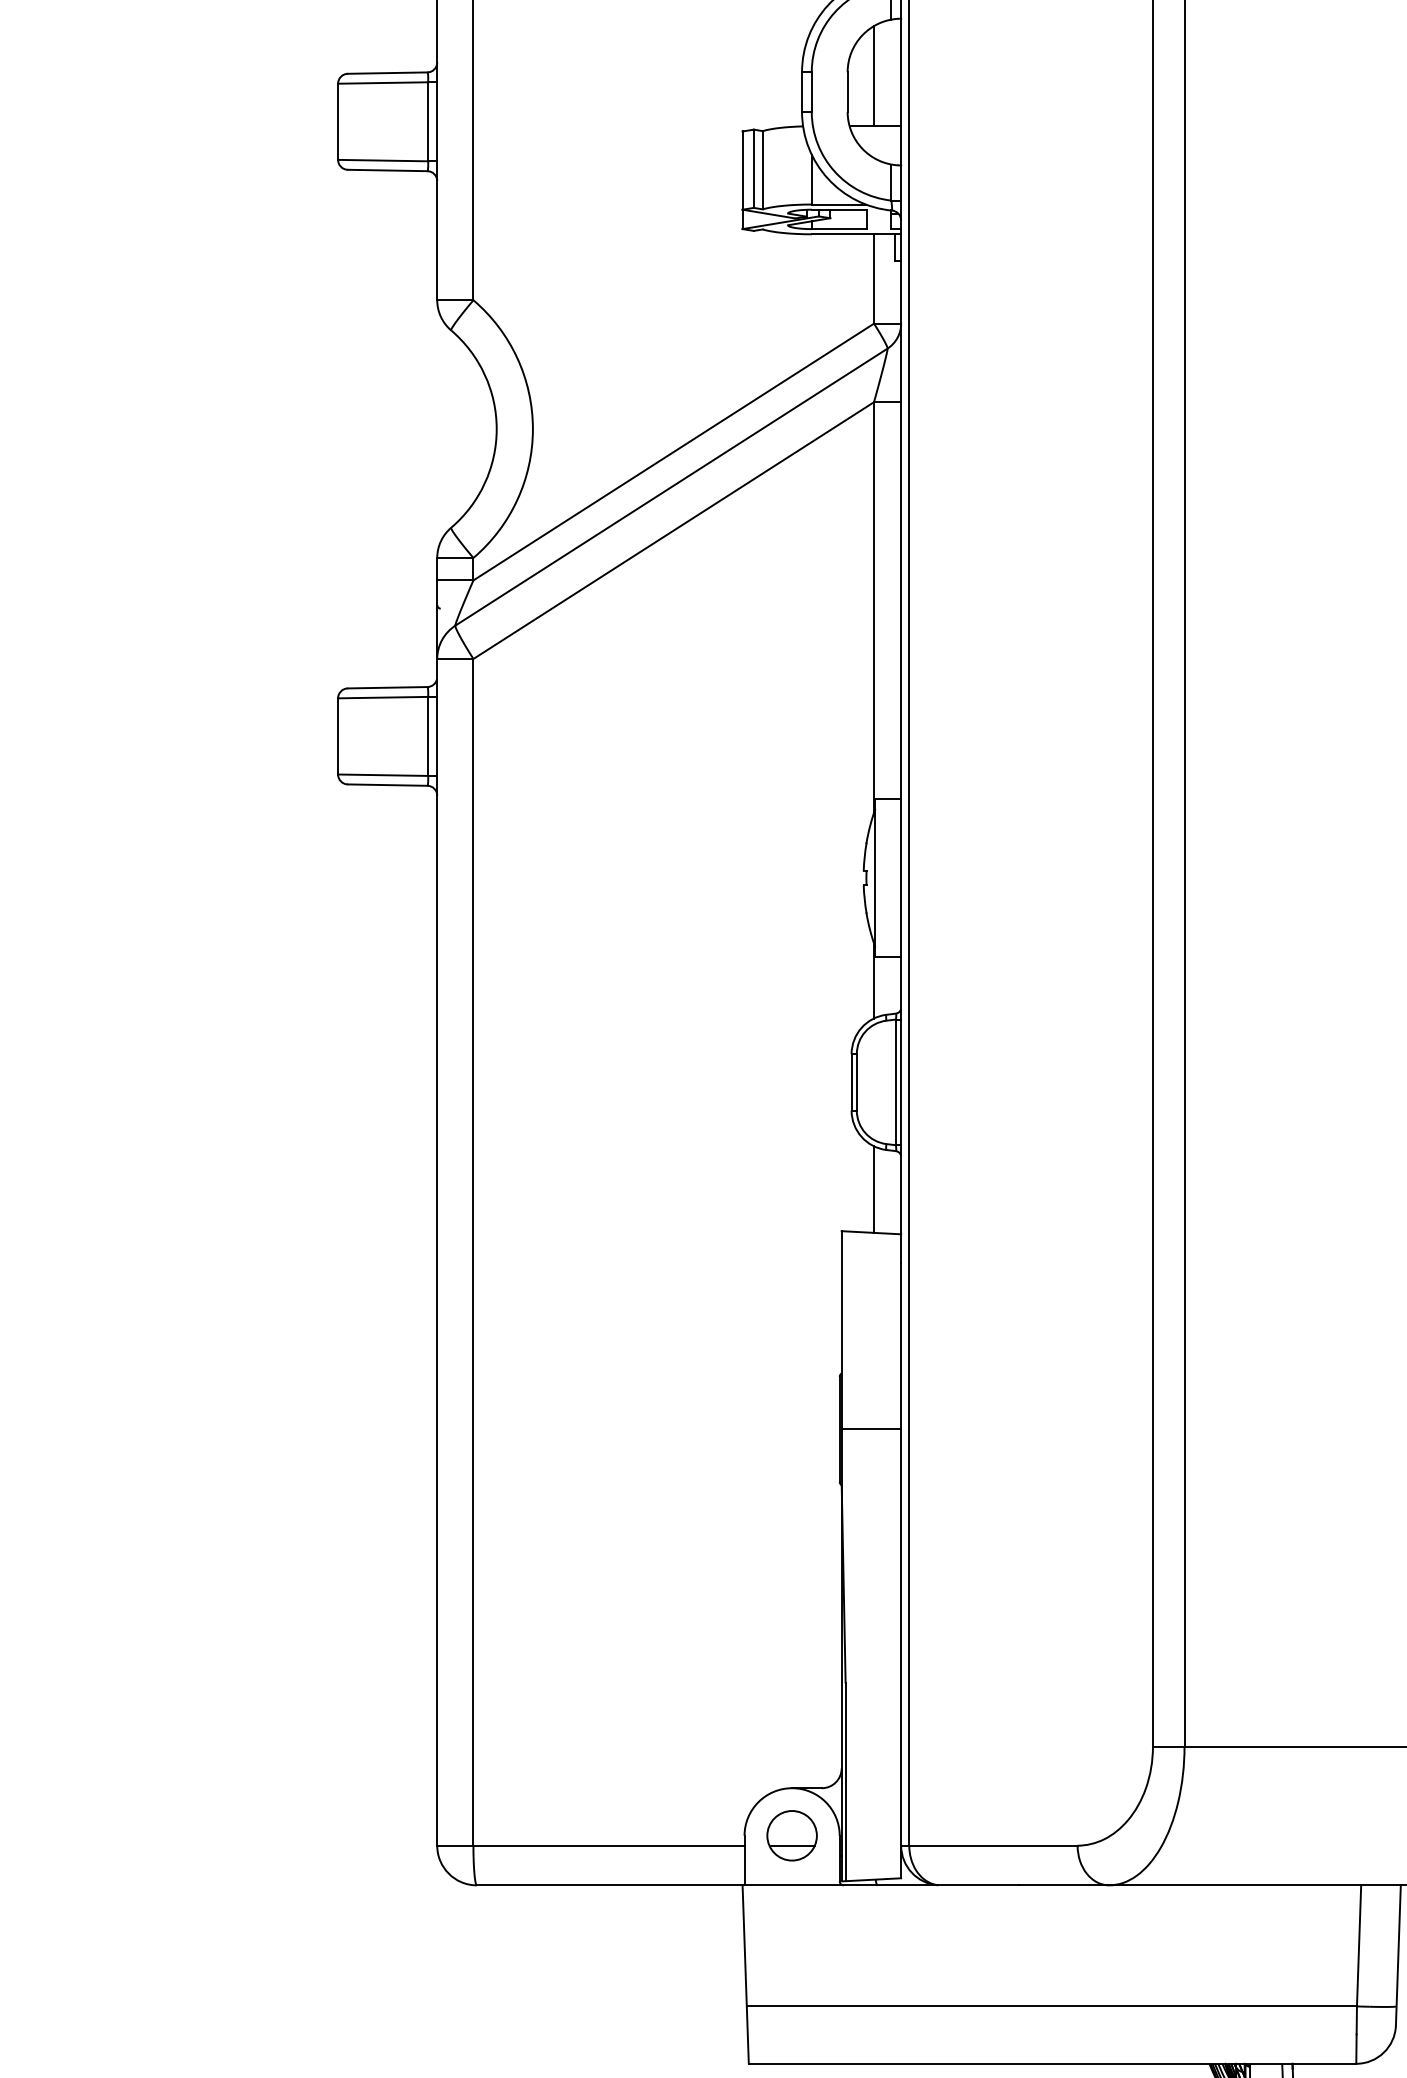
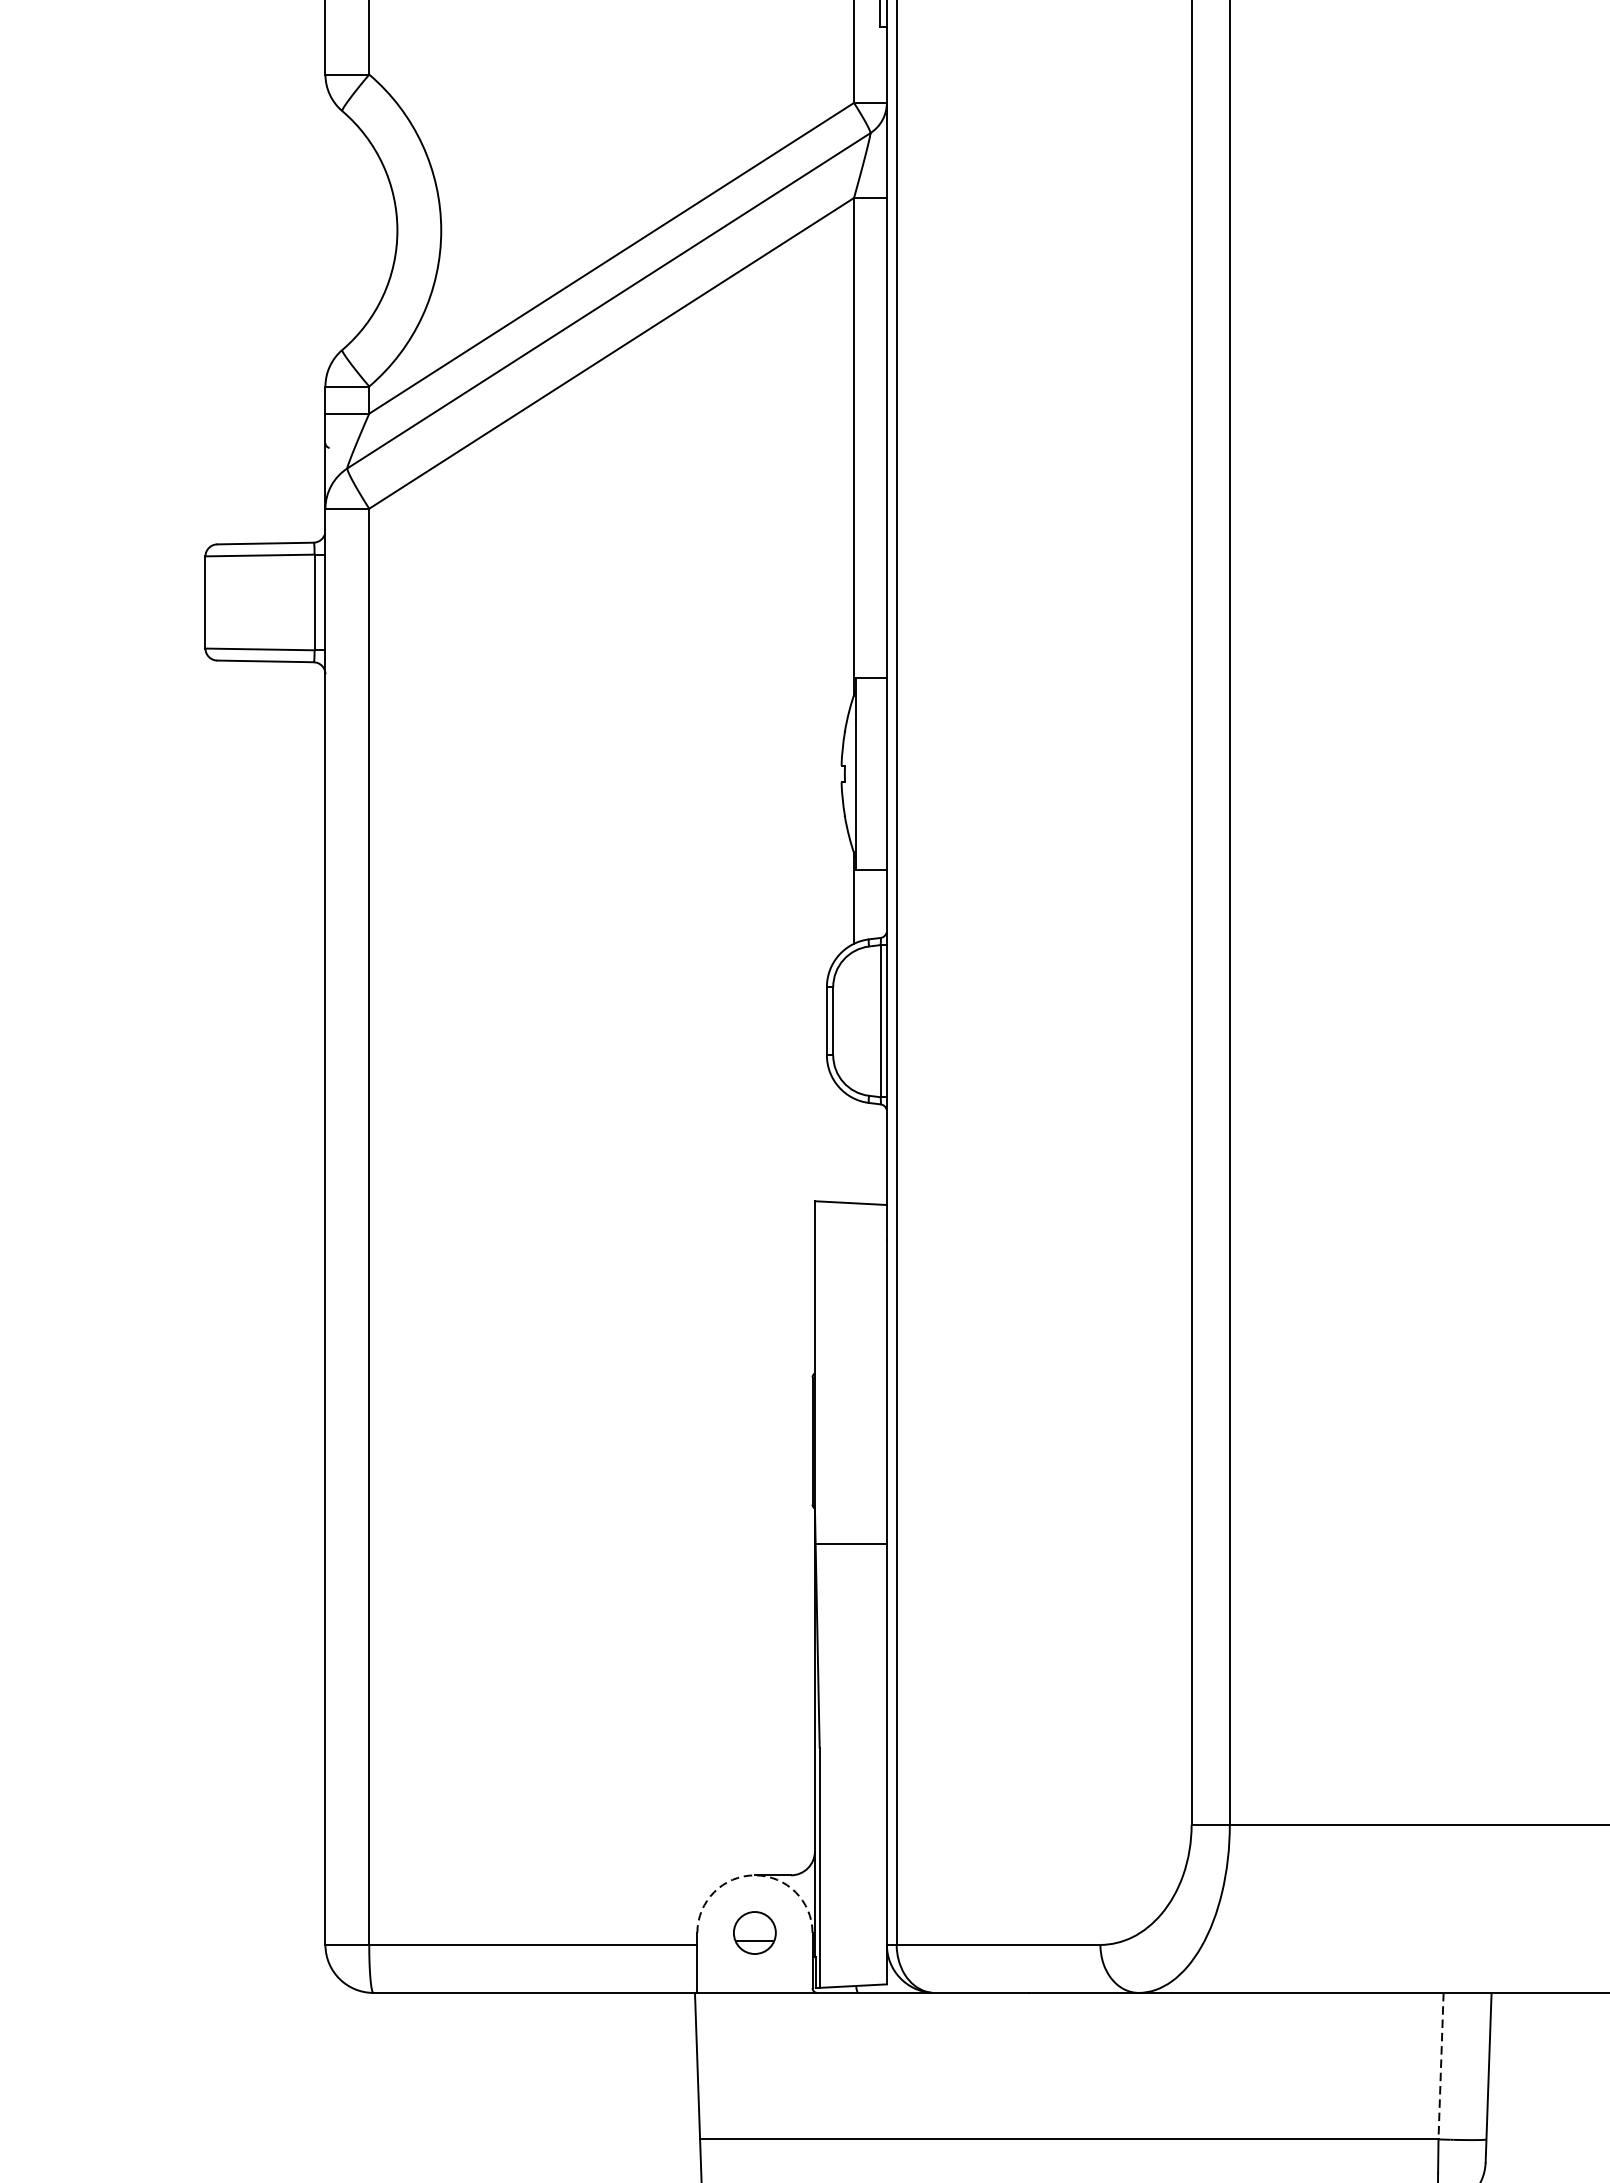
line: (874, 1189) -> (854, 1150), removed
line: (871, 1429) -> (850, 1544), moved
arc: (792, 1788) -> (755, 1875), solid -> dashed
part: (791, 1835) -> (754, 1932), size x0.7
line: (1359, 1945) -> (1441, 2065), solid -> dashed

